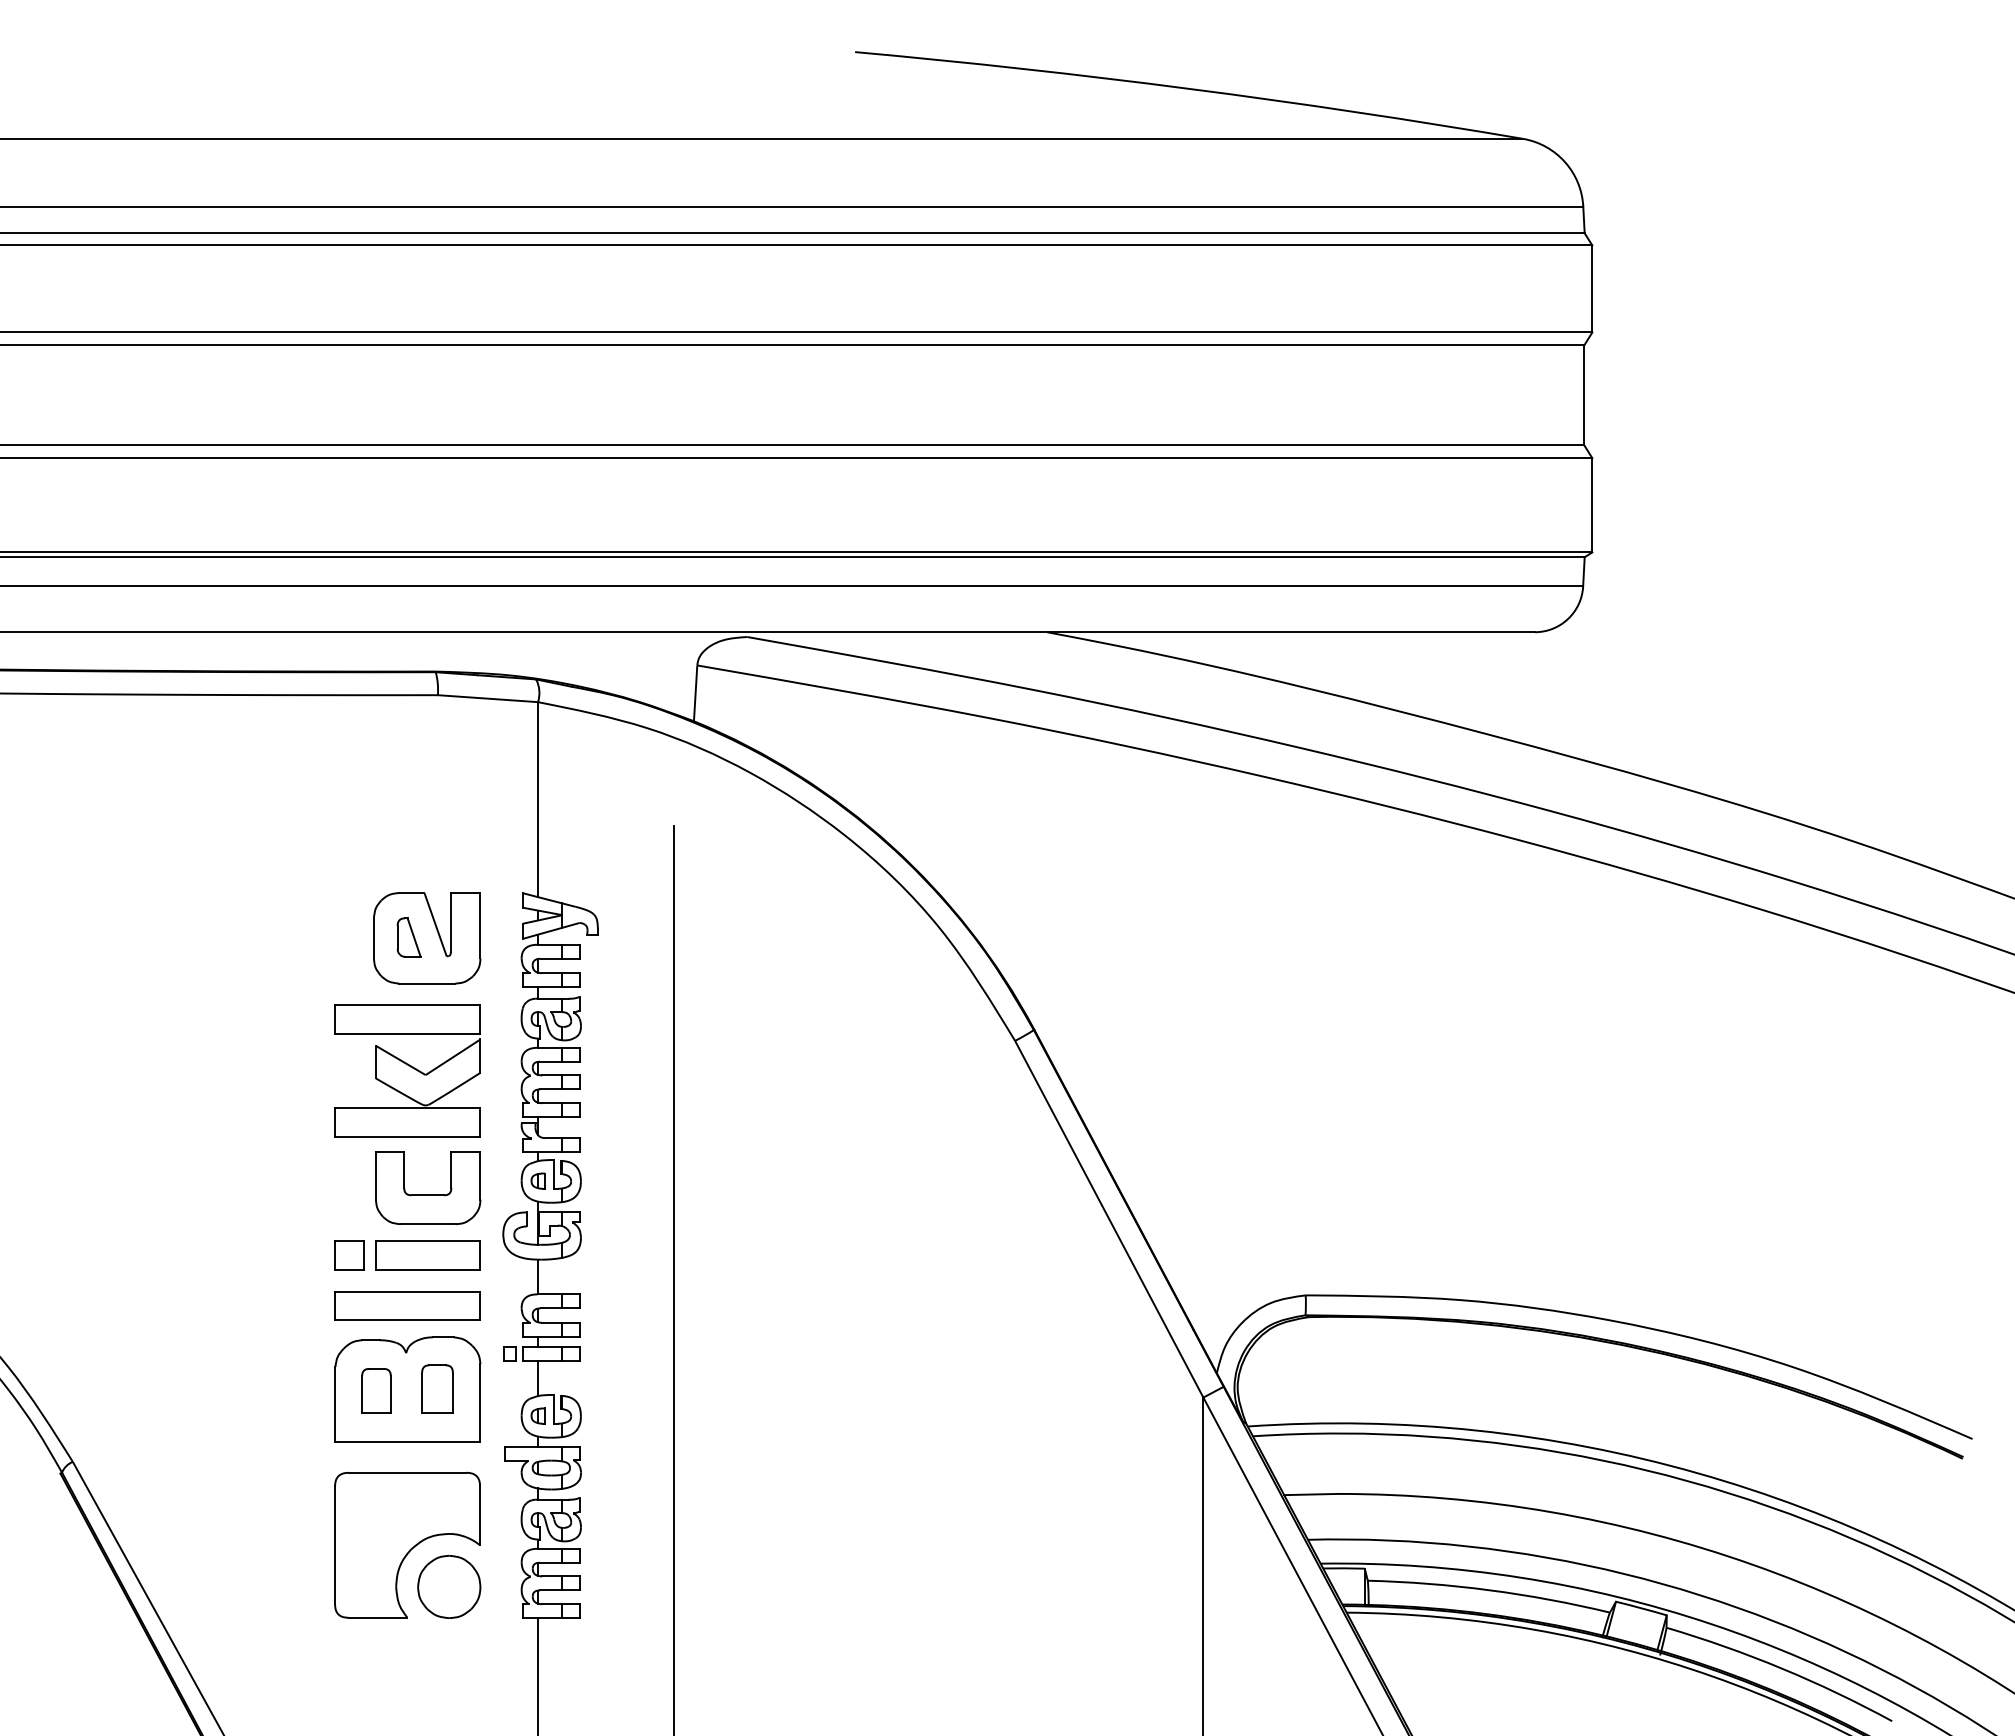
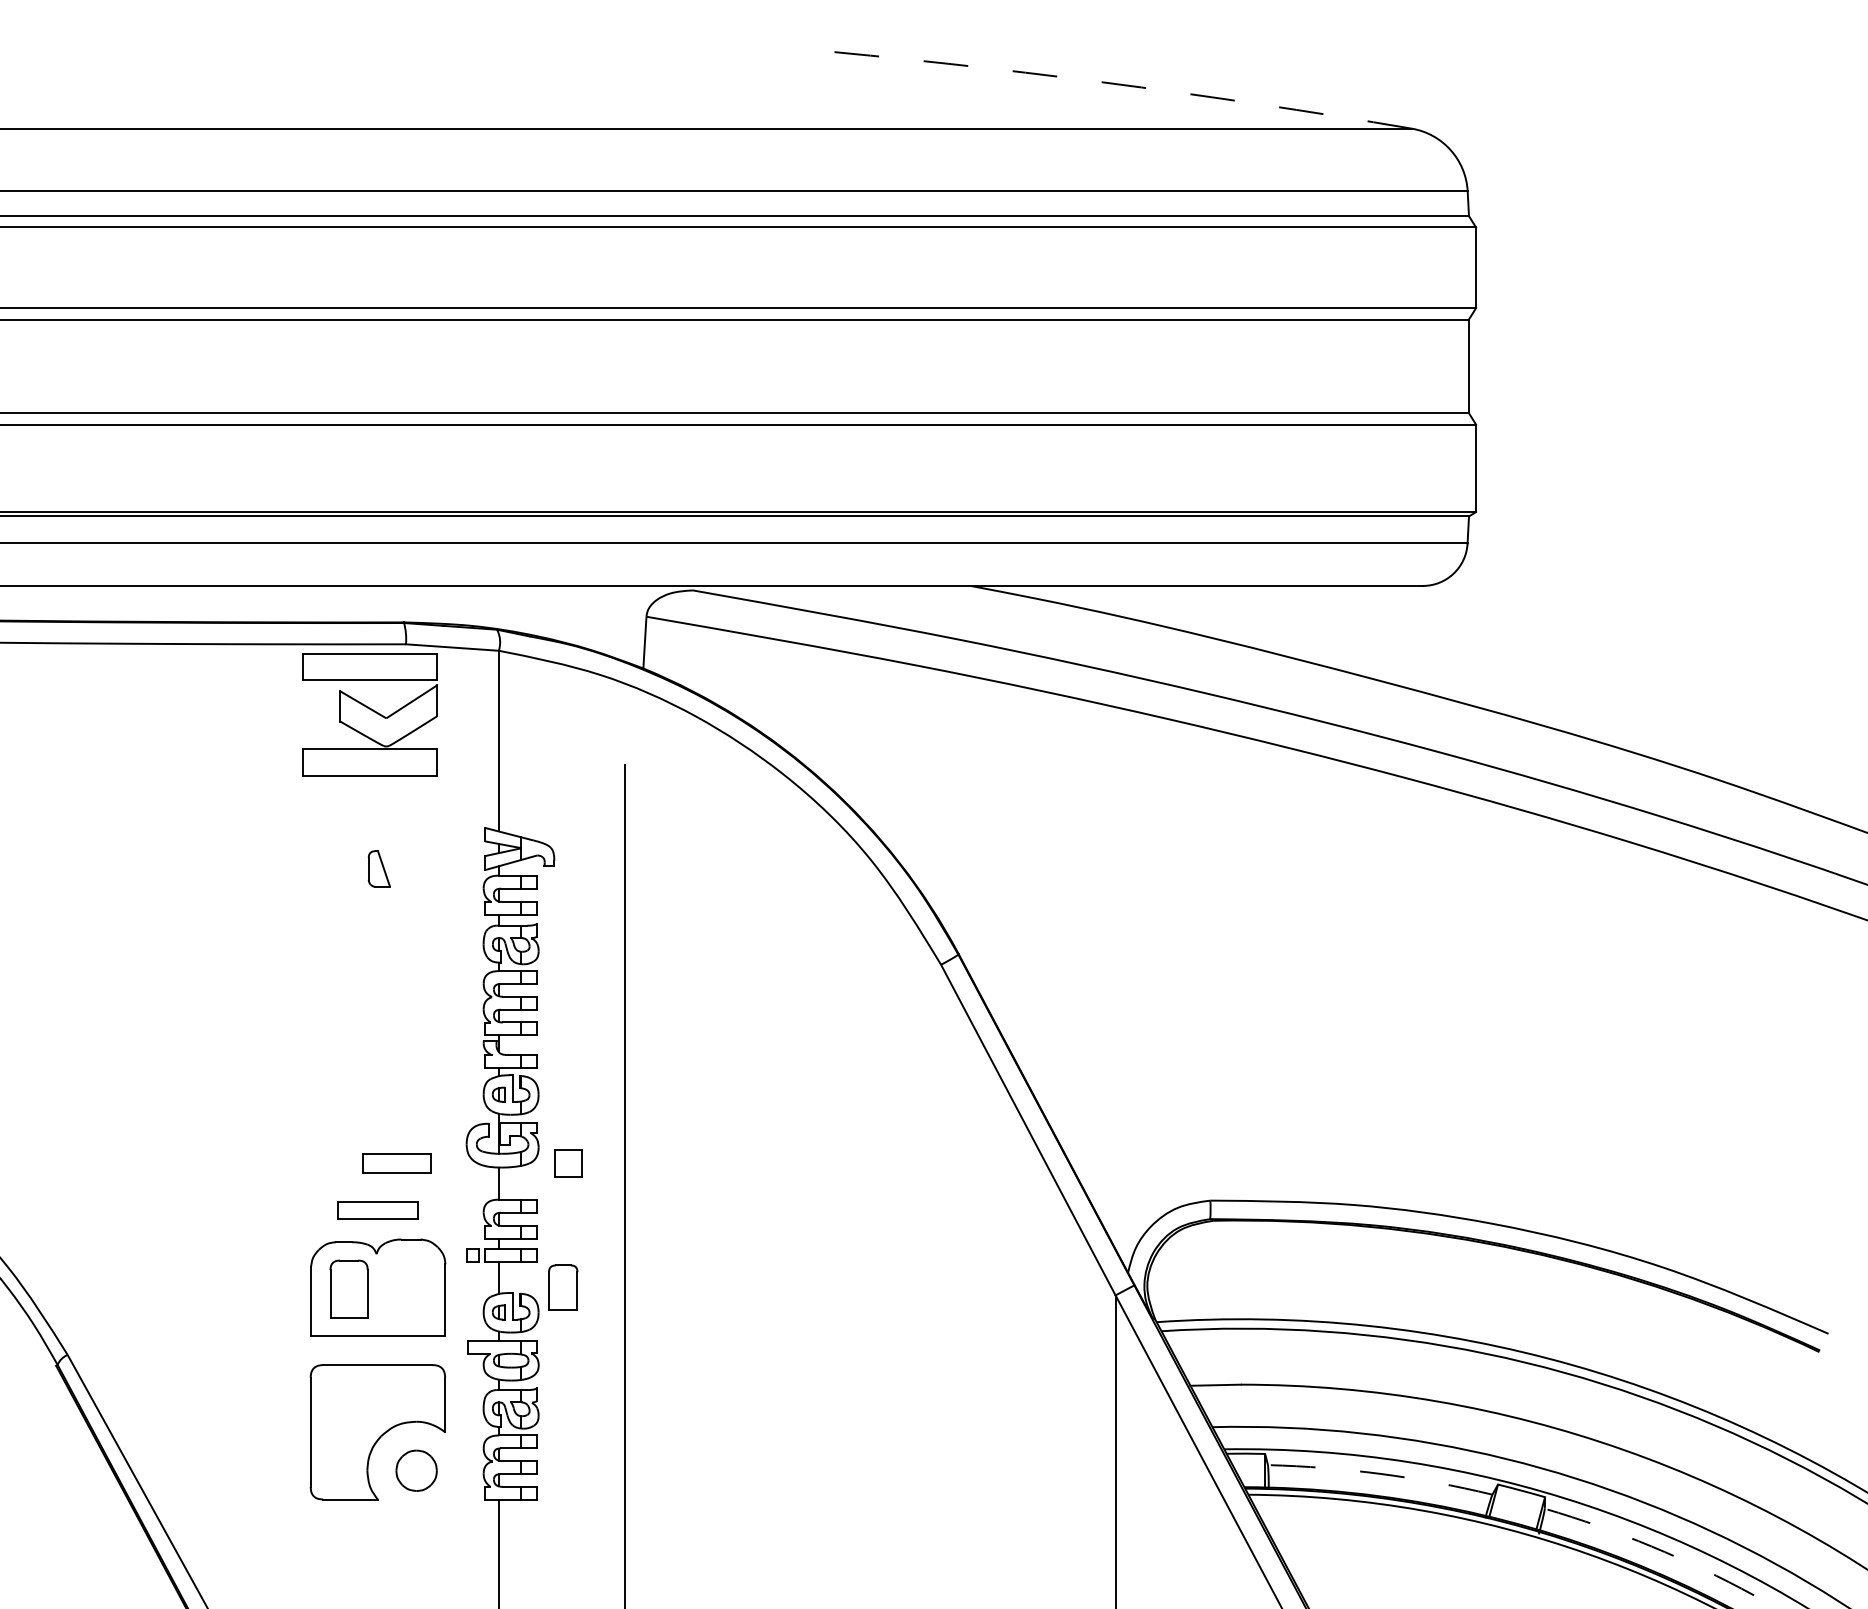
arc: (1189, 88) -> (1102, 81), solid -> dashed
part: (427, 938) -> (396, 869), removed
part: (407, 1070) -> (369, 714), moved
part: (428, 1188) -> (397, 1101), removed
part: (349, 1255) -> (567, 1163), moved
part: (427, 1255) -> (396, 1163), size x0.7
part: (407, 1305) -> (377, 1210), size x0.6
part: (437, 1388) -> (563, 1286), moved
part: (376, 1390) -> (349, 1288), size x1.4
part: (449, 1586) -> (416, 1470), size x0.7
arc: (1489, 1590) -> (1380, 1474), solid -> dashed
arc: (1781, 1668) -> (1651, 1546), solid -> dashed

